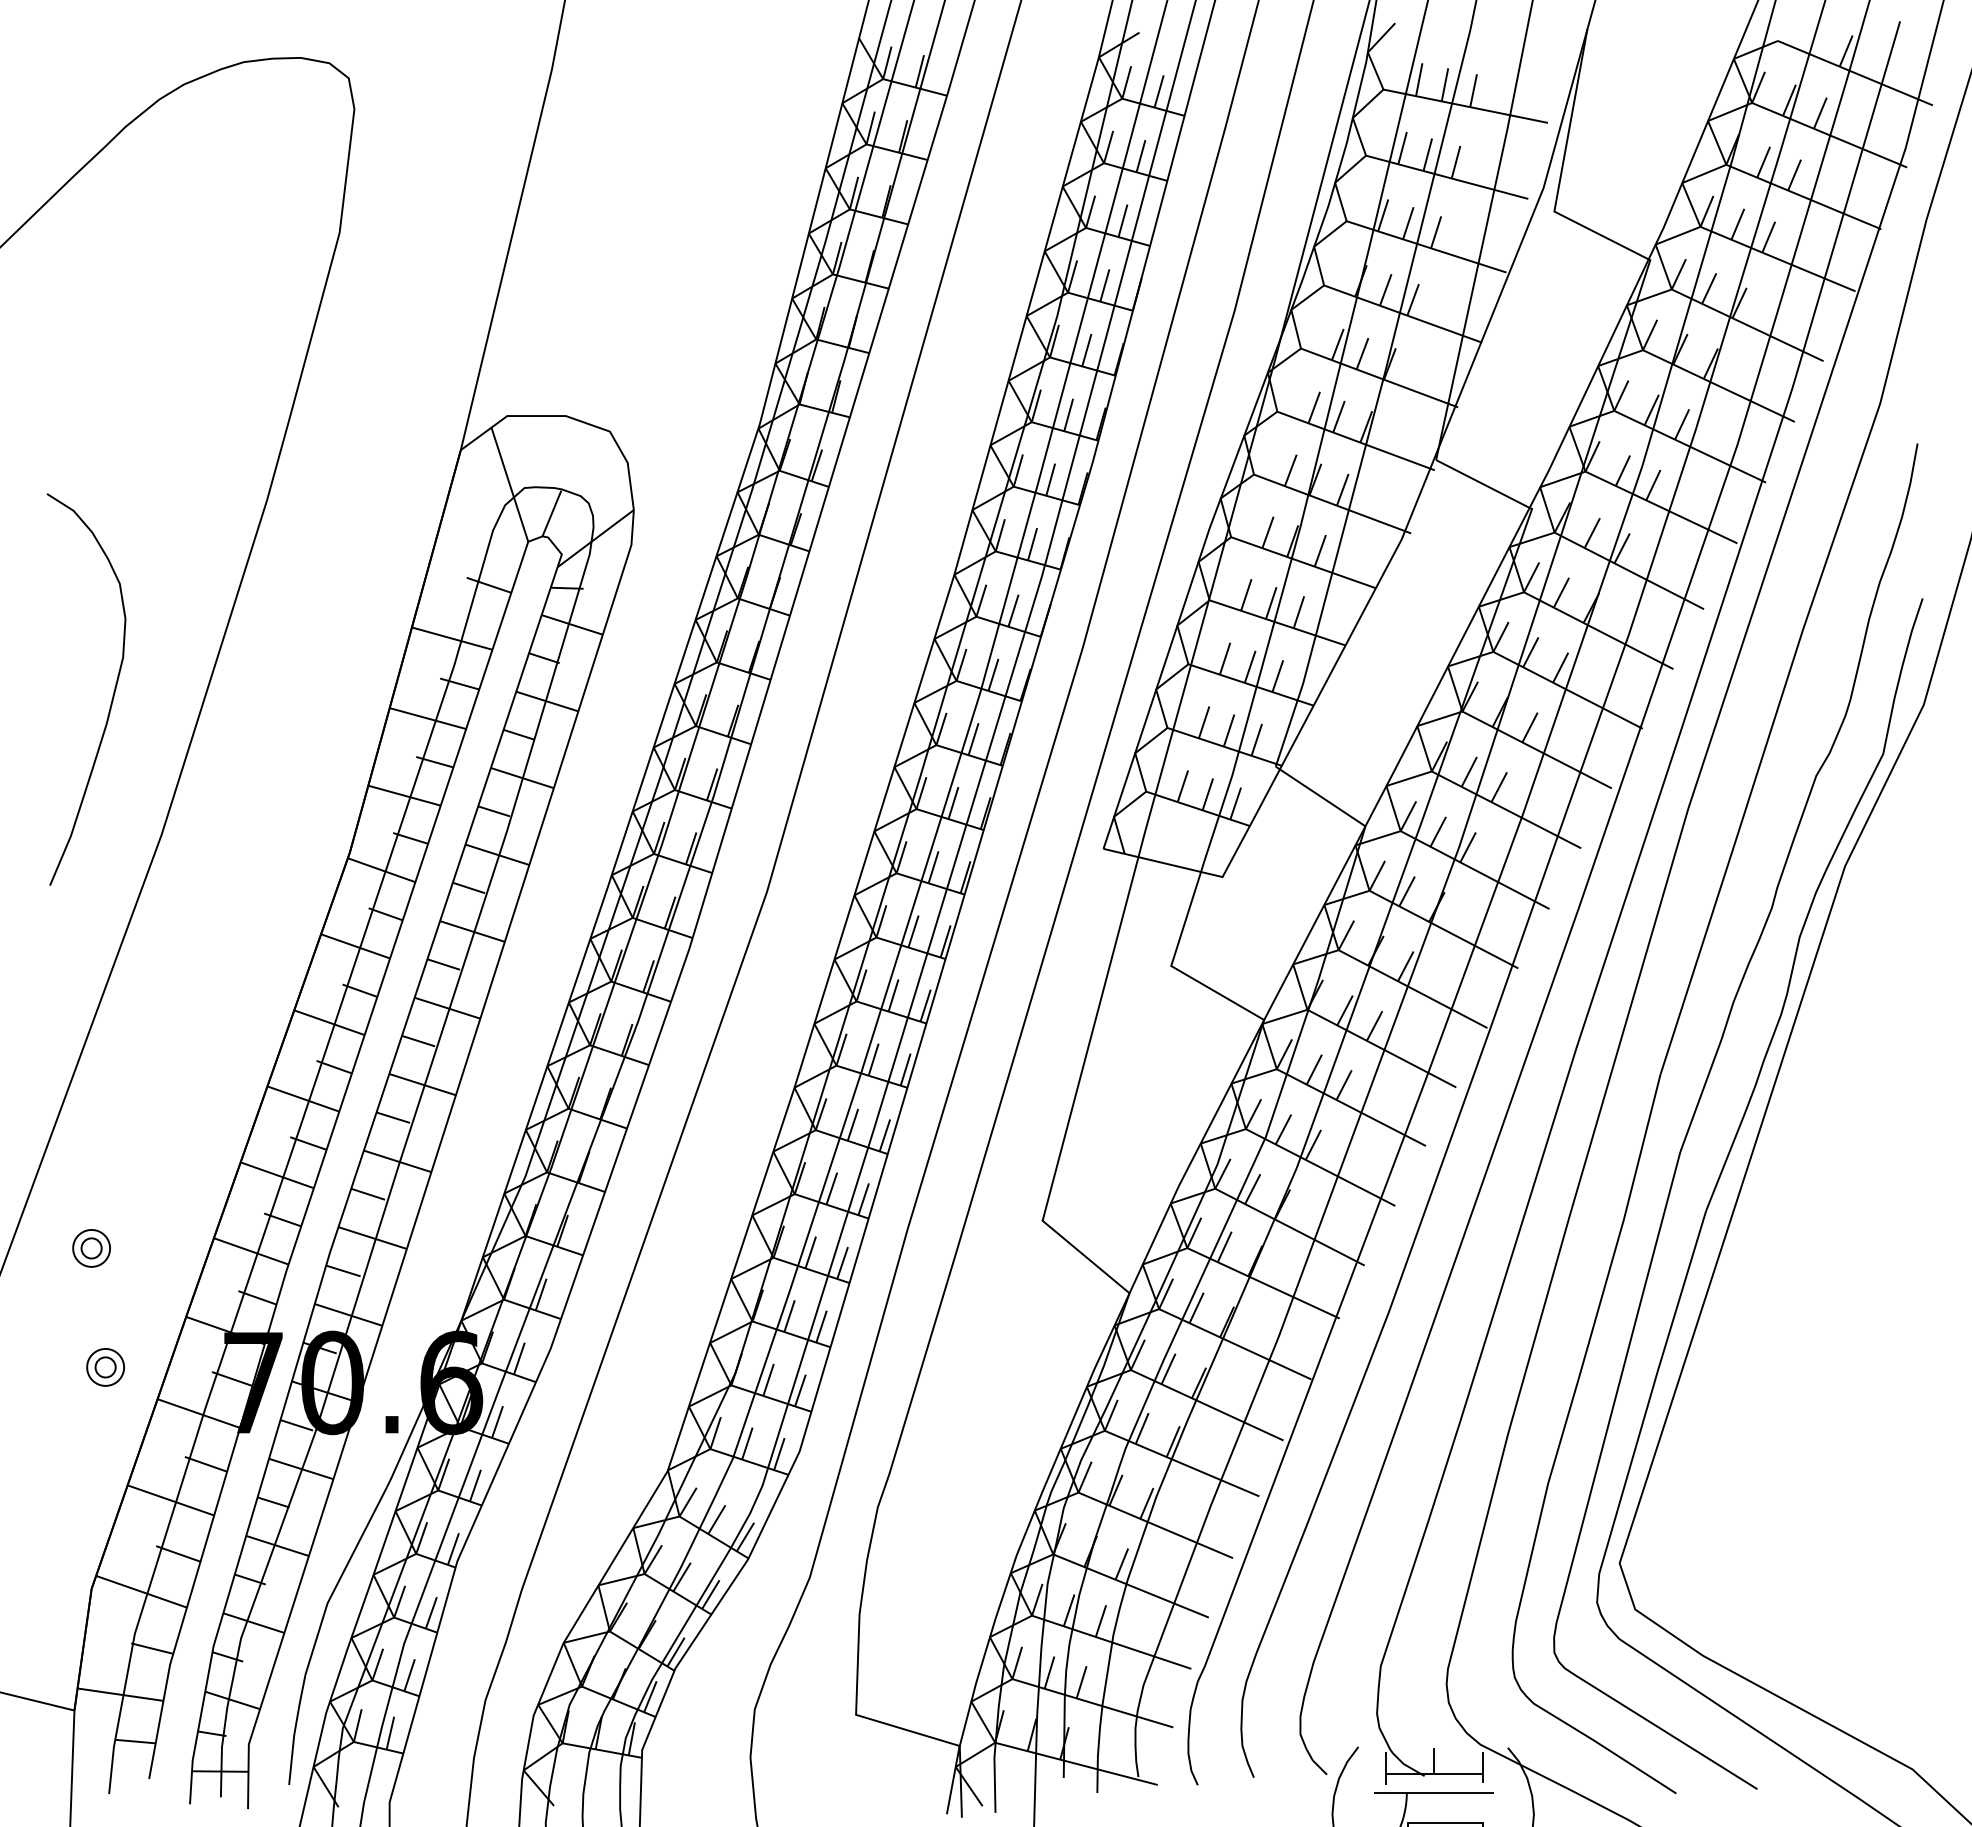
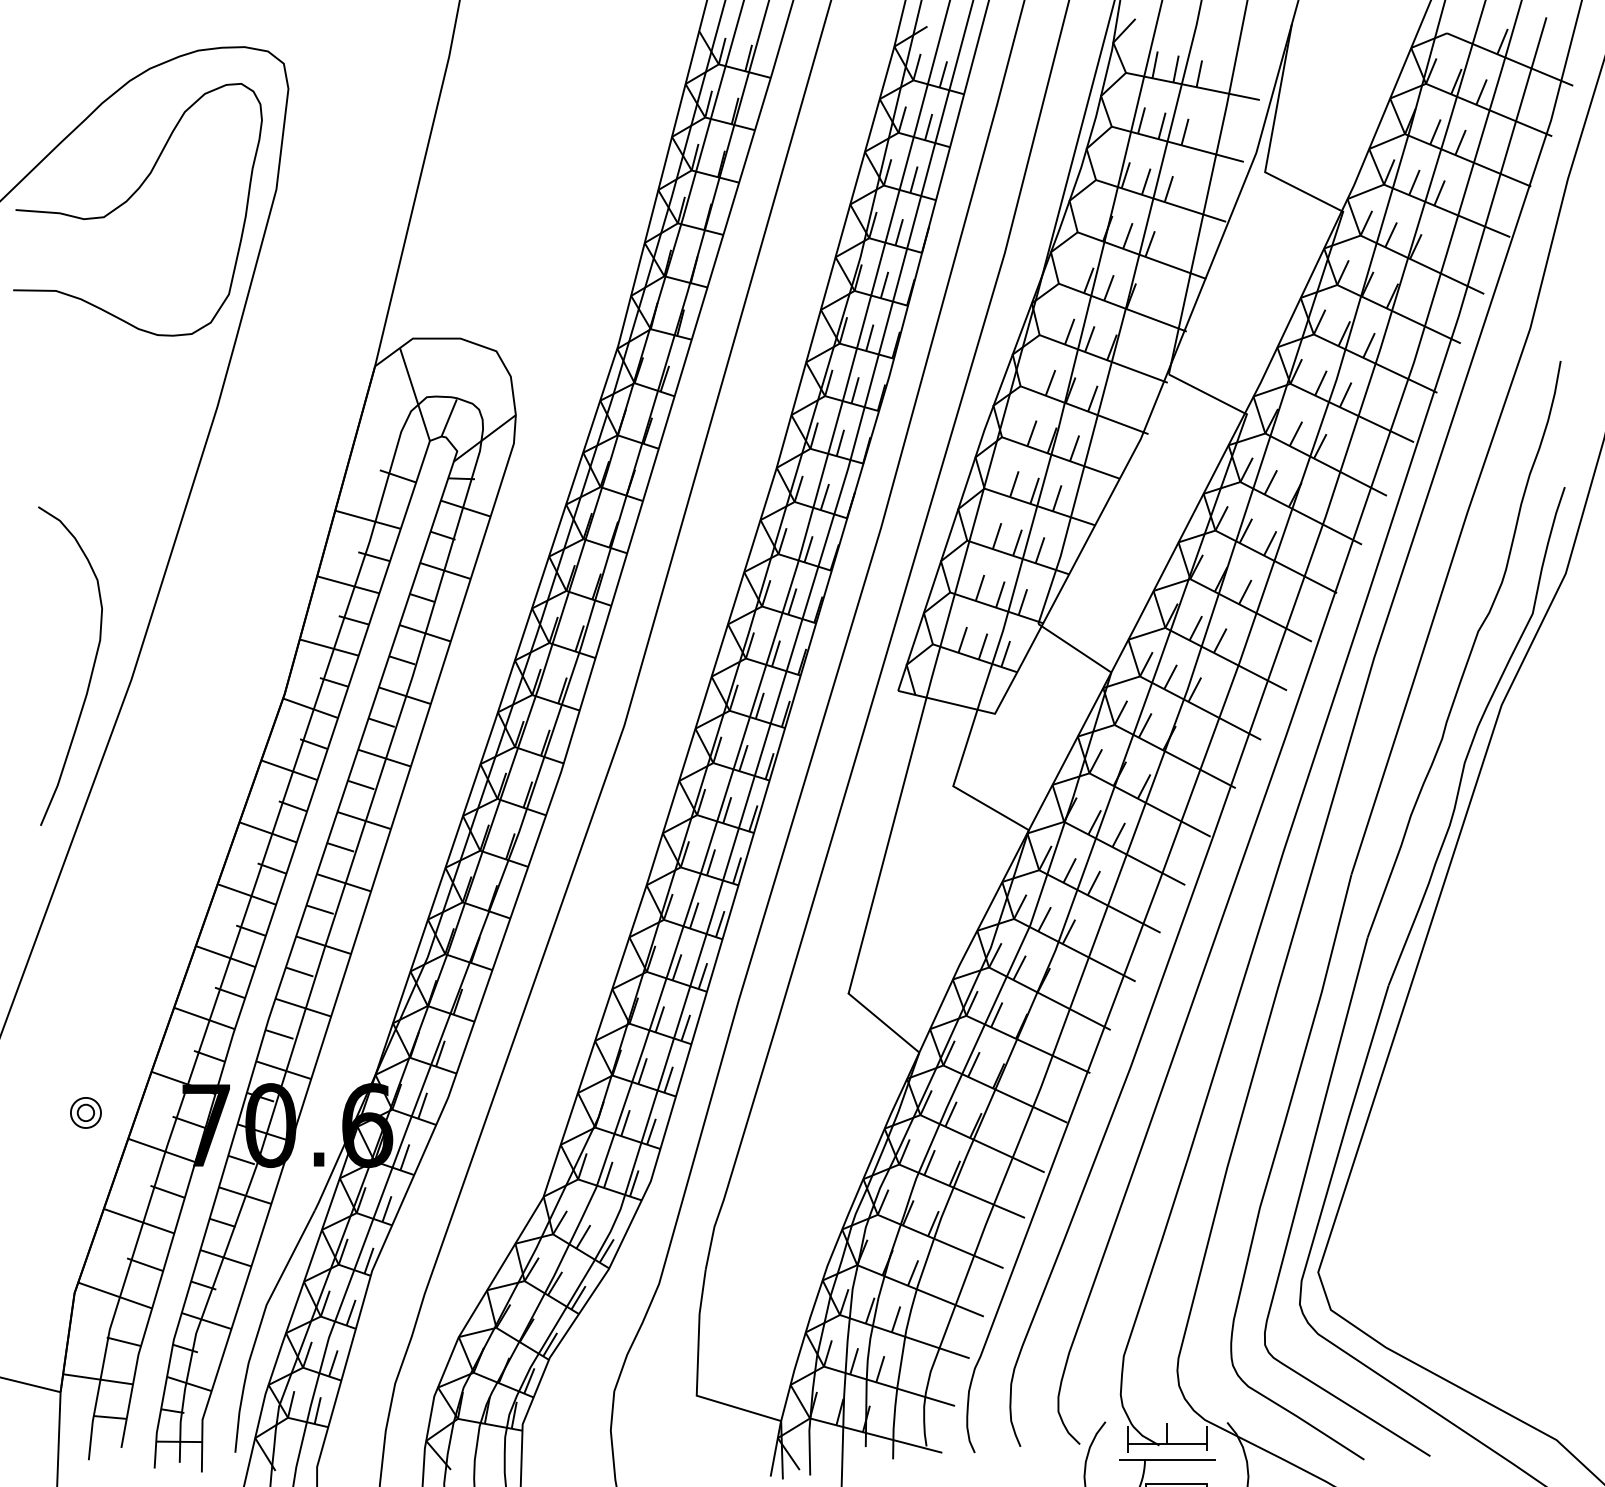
curve: (158, 245) -> (128, 199), added
curve: (112, 695) -> (91, 671), moved
part: (91, 1248) -> (74, 1016), removed

